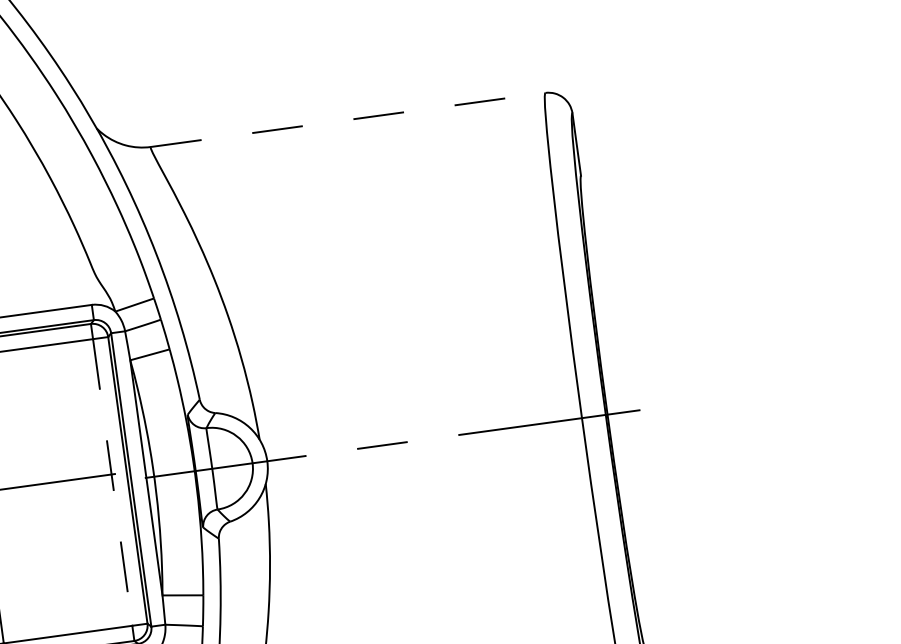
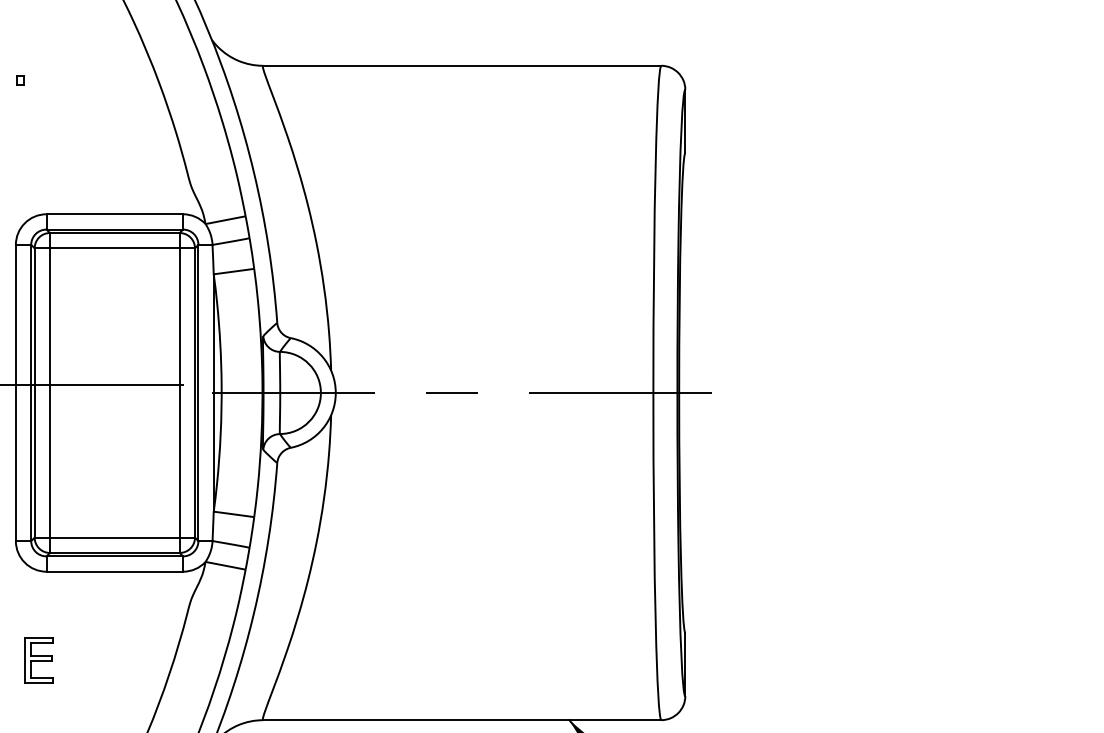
line: (348, 119) -> (462, 65), dashed -> solid
line: (112, 482) -> (179, 392), dashed -> solid

